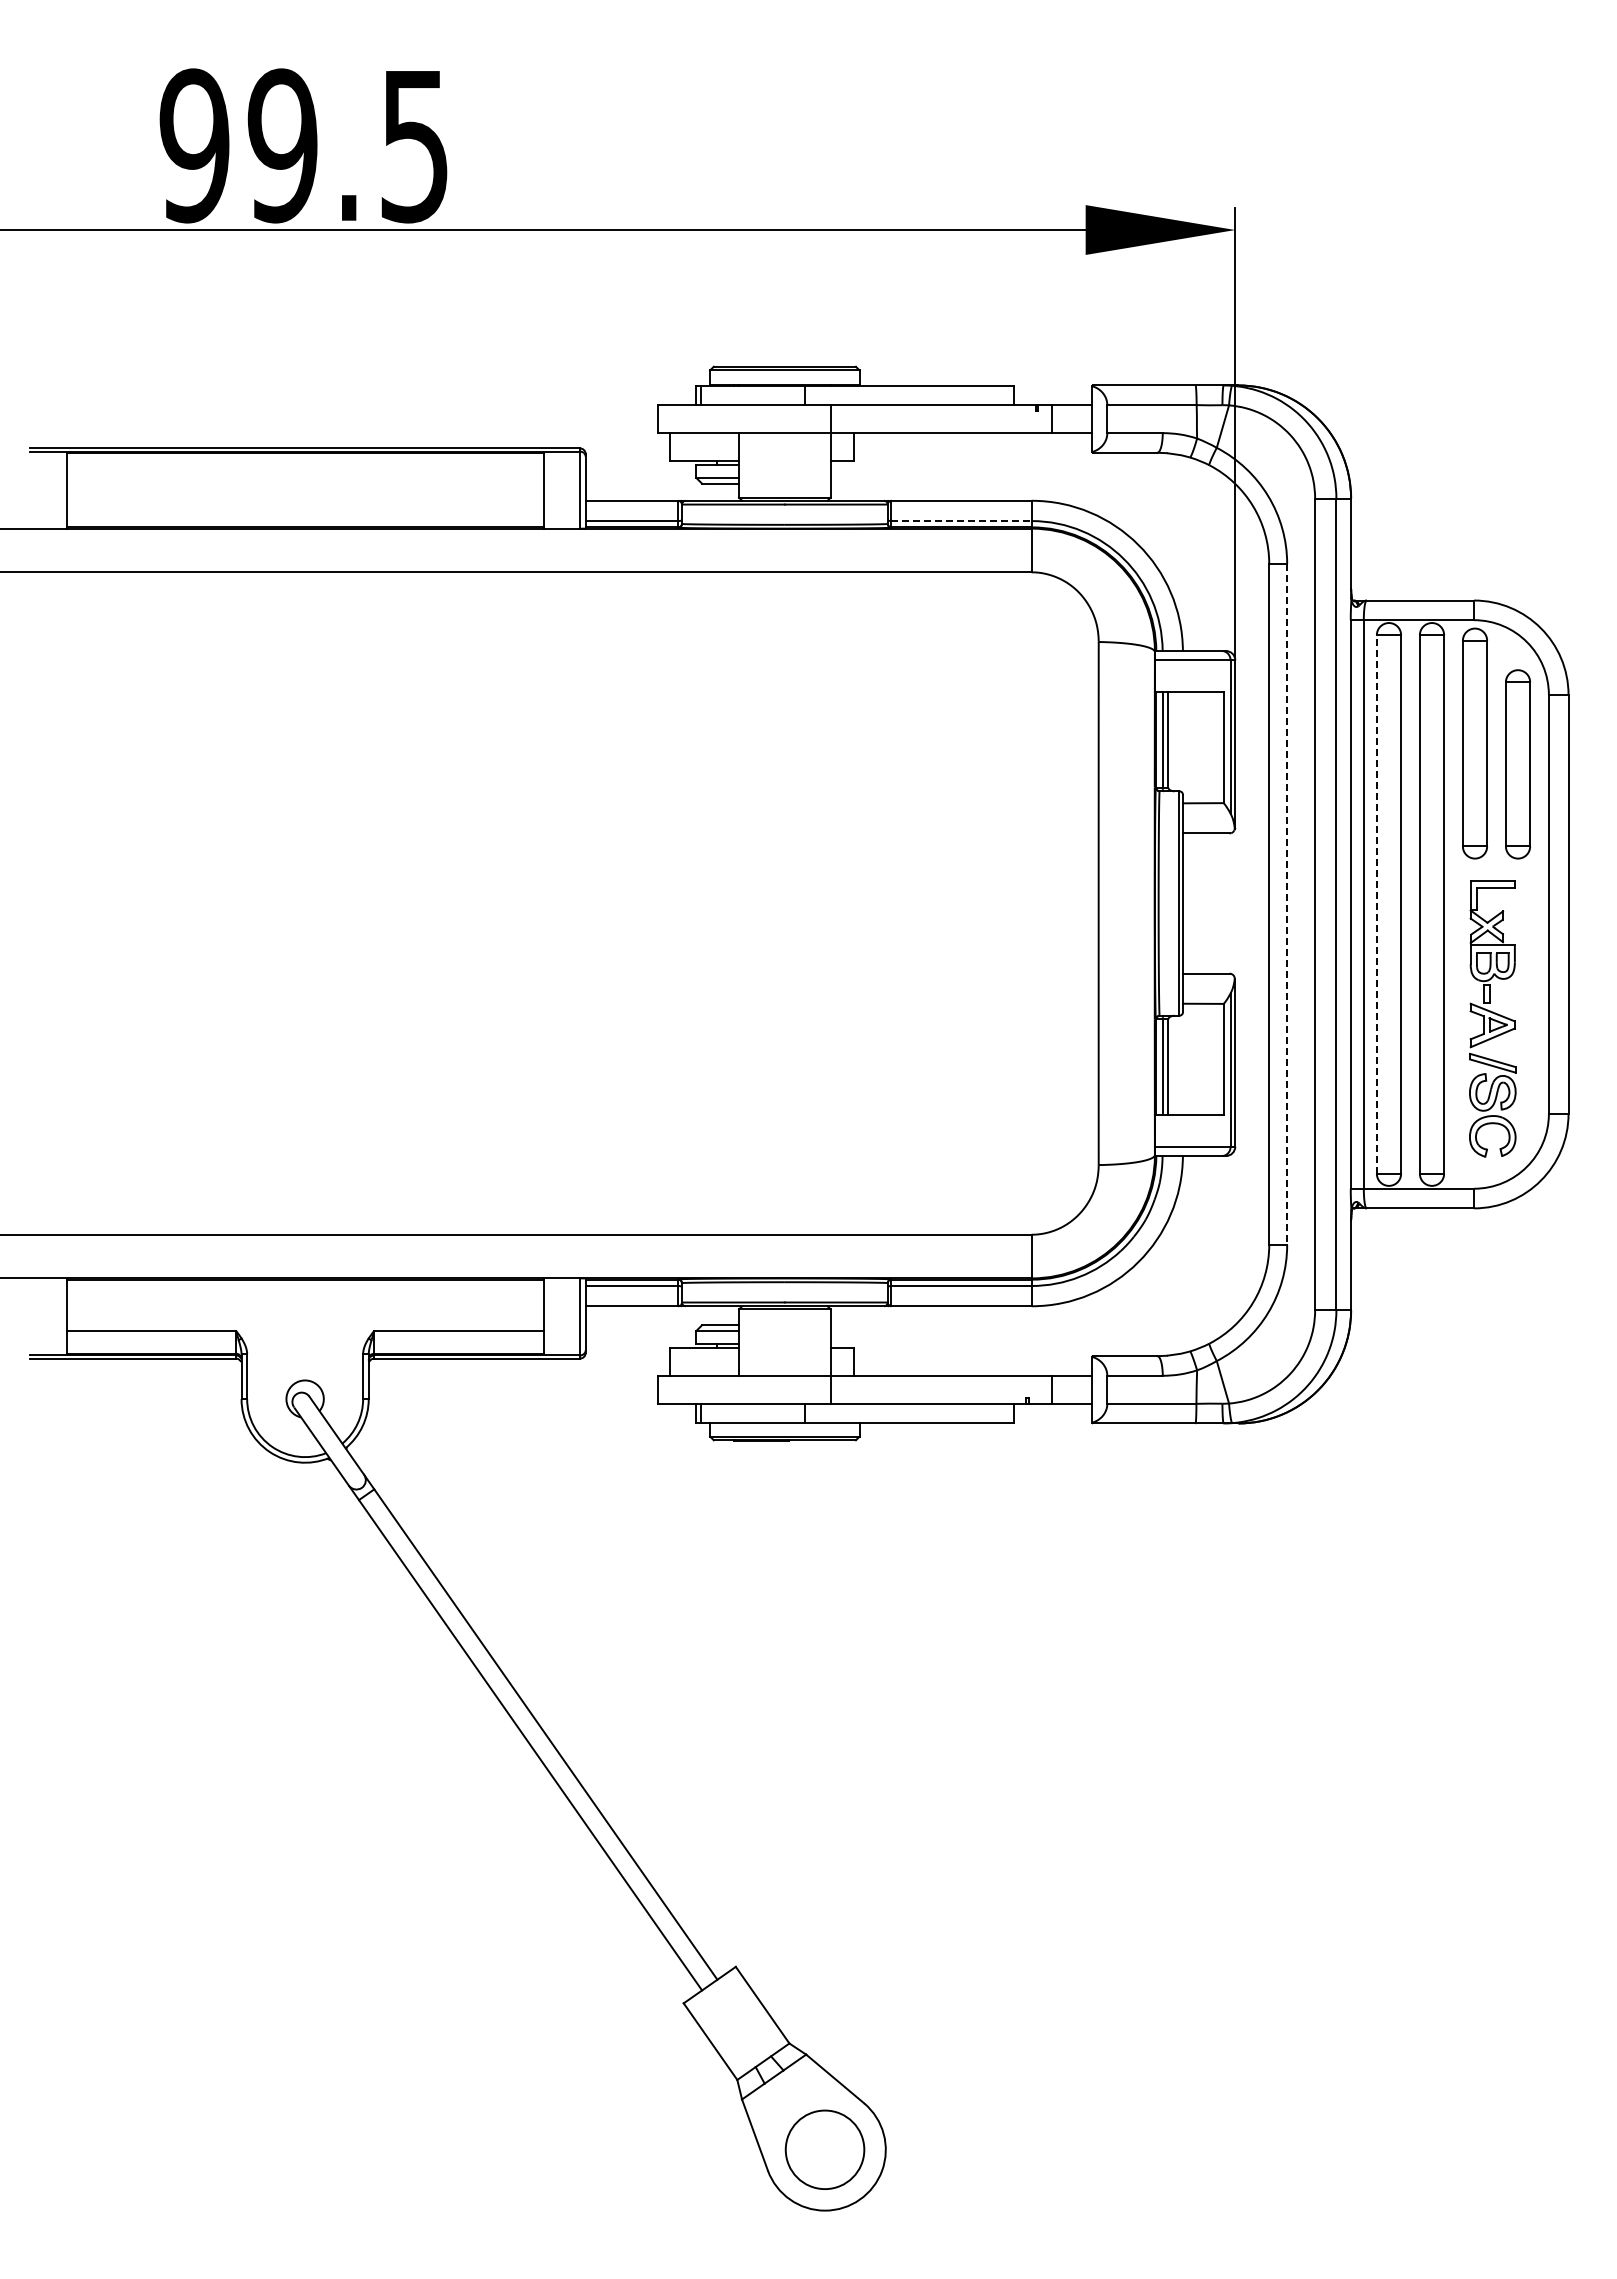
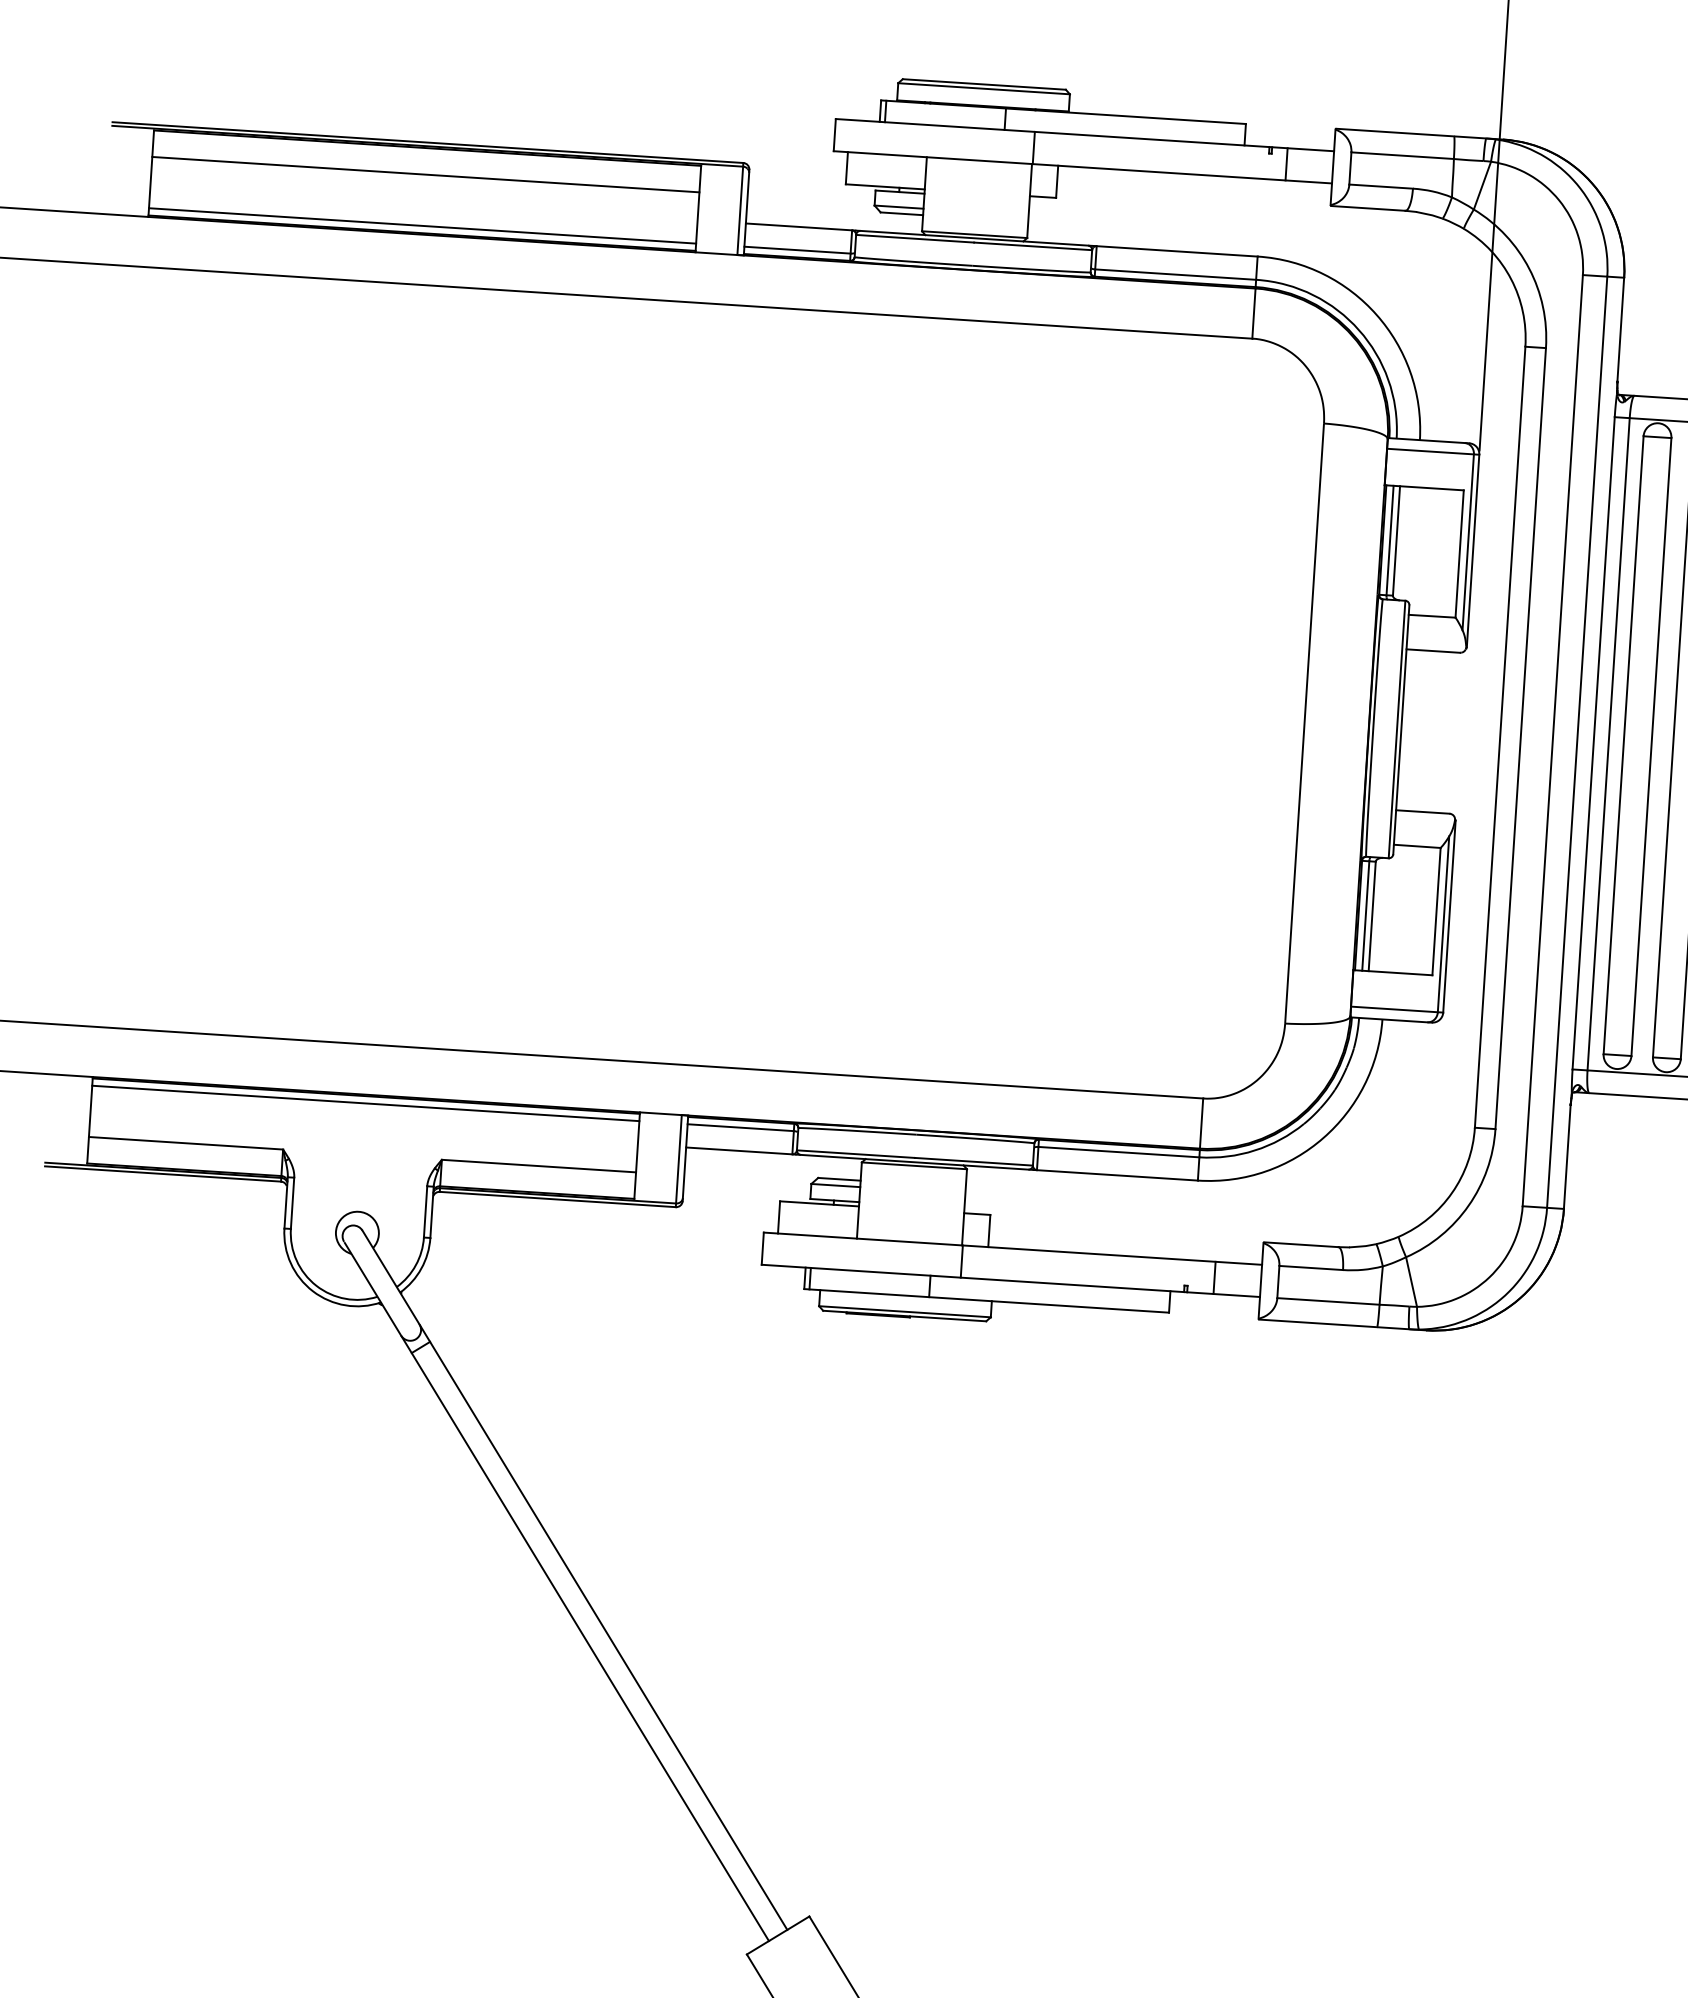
line: (304, 476) -> (425, 174), added
line: (304, 521) -> (421, 226), added
line: (962, 521) -> (1176, 275), dashed -> solid
line: (1376, 903) -> (1623, 744), dashed -> solid
line: (1287, 904) -> (1521, 738), dashed -> solid
line: (304, 1286) -> (365, 1103), added

